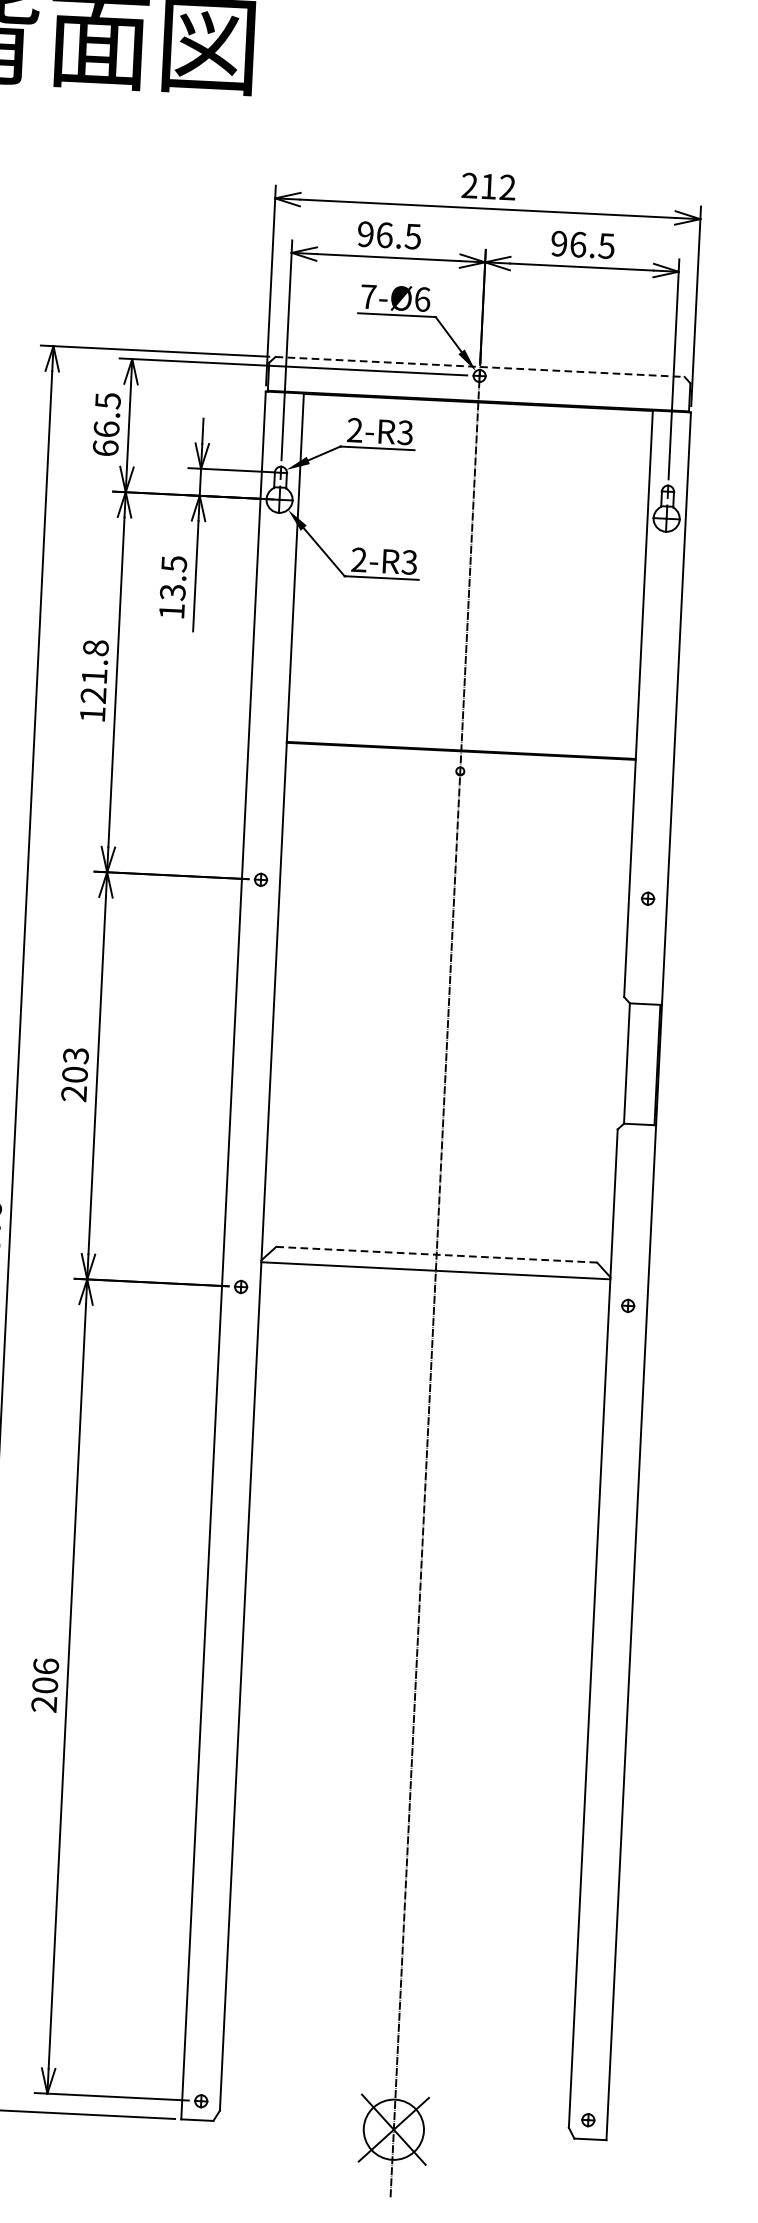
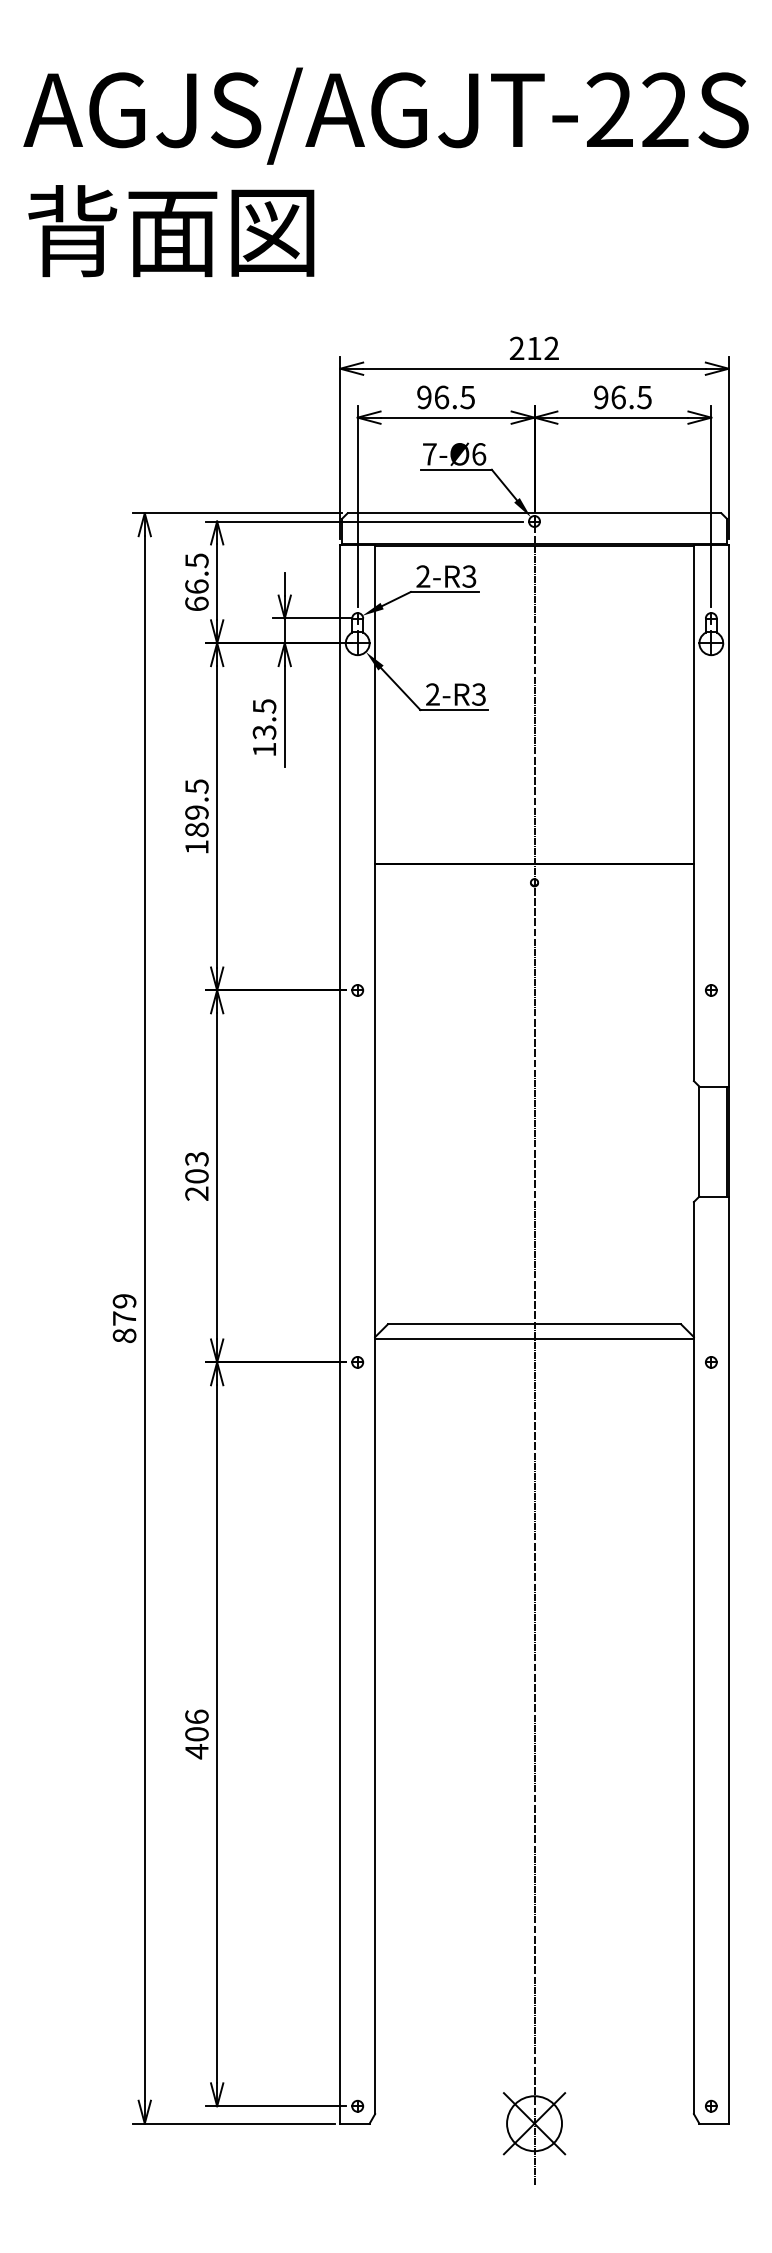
line: (480, 367) -> (534, 513), dashed -> solid
text: (94, 672) -> (196, 808), 121.8 -> 189.5
line: (436, 1254) -> (534, 1324), dashed -> solid
text: (43, 1704) -> (196, 1751), 206 -> 406

